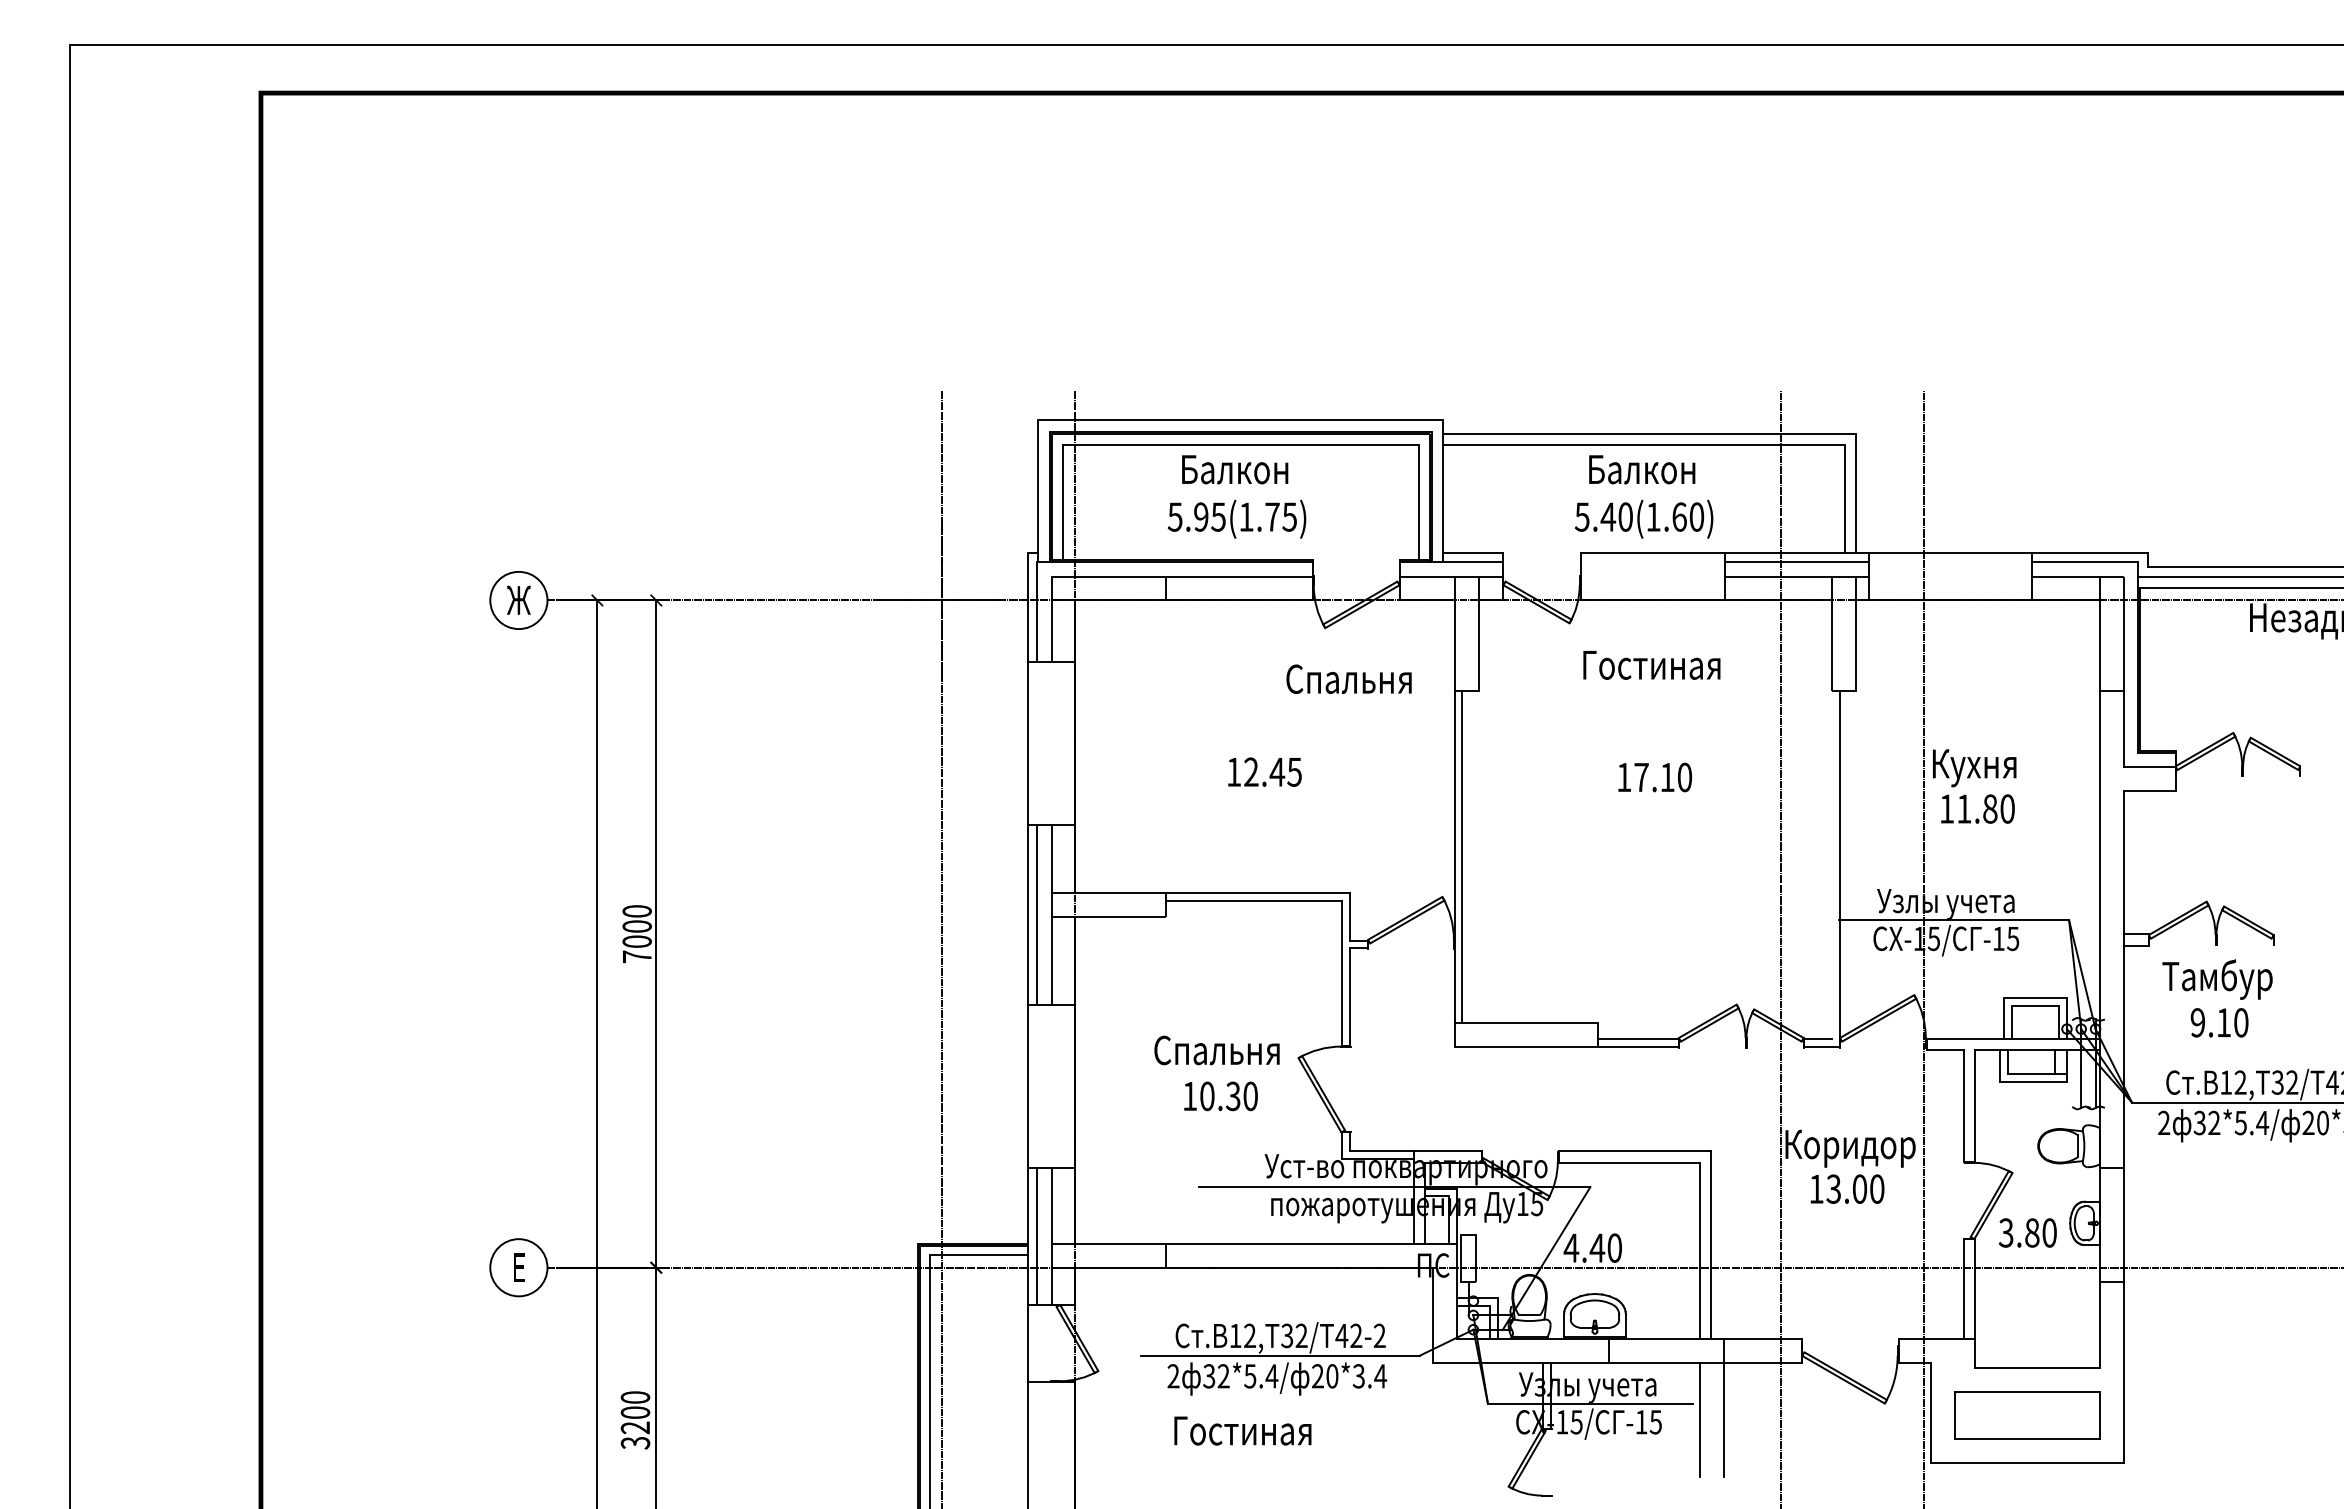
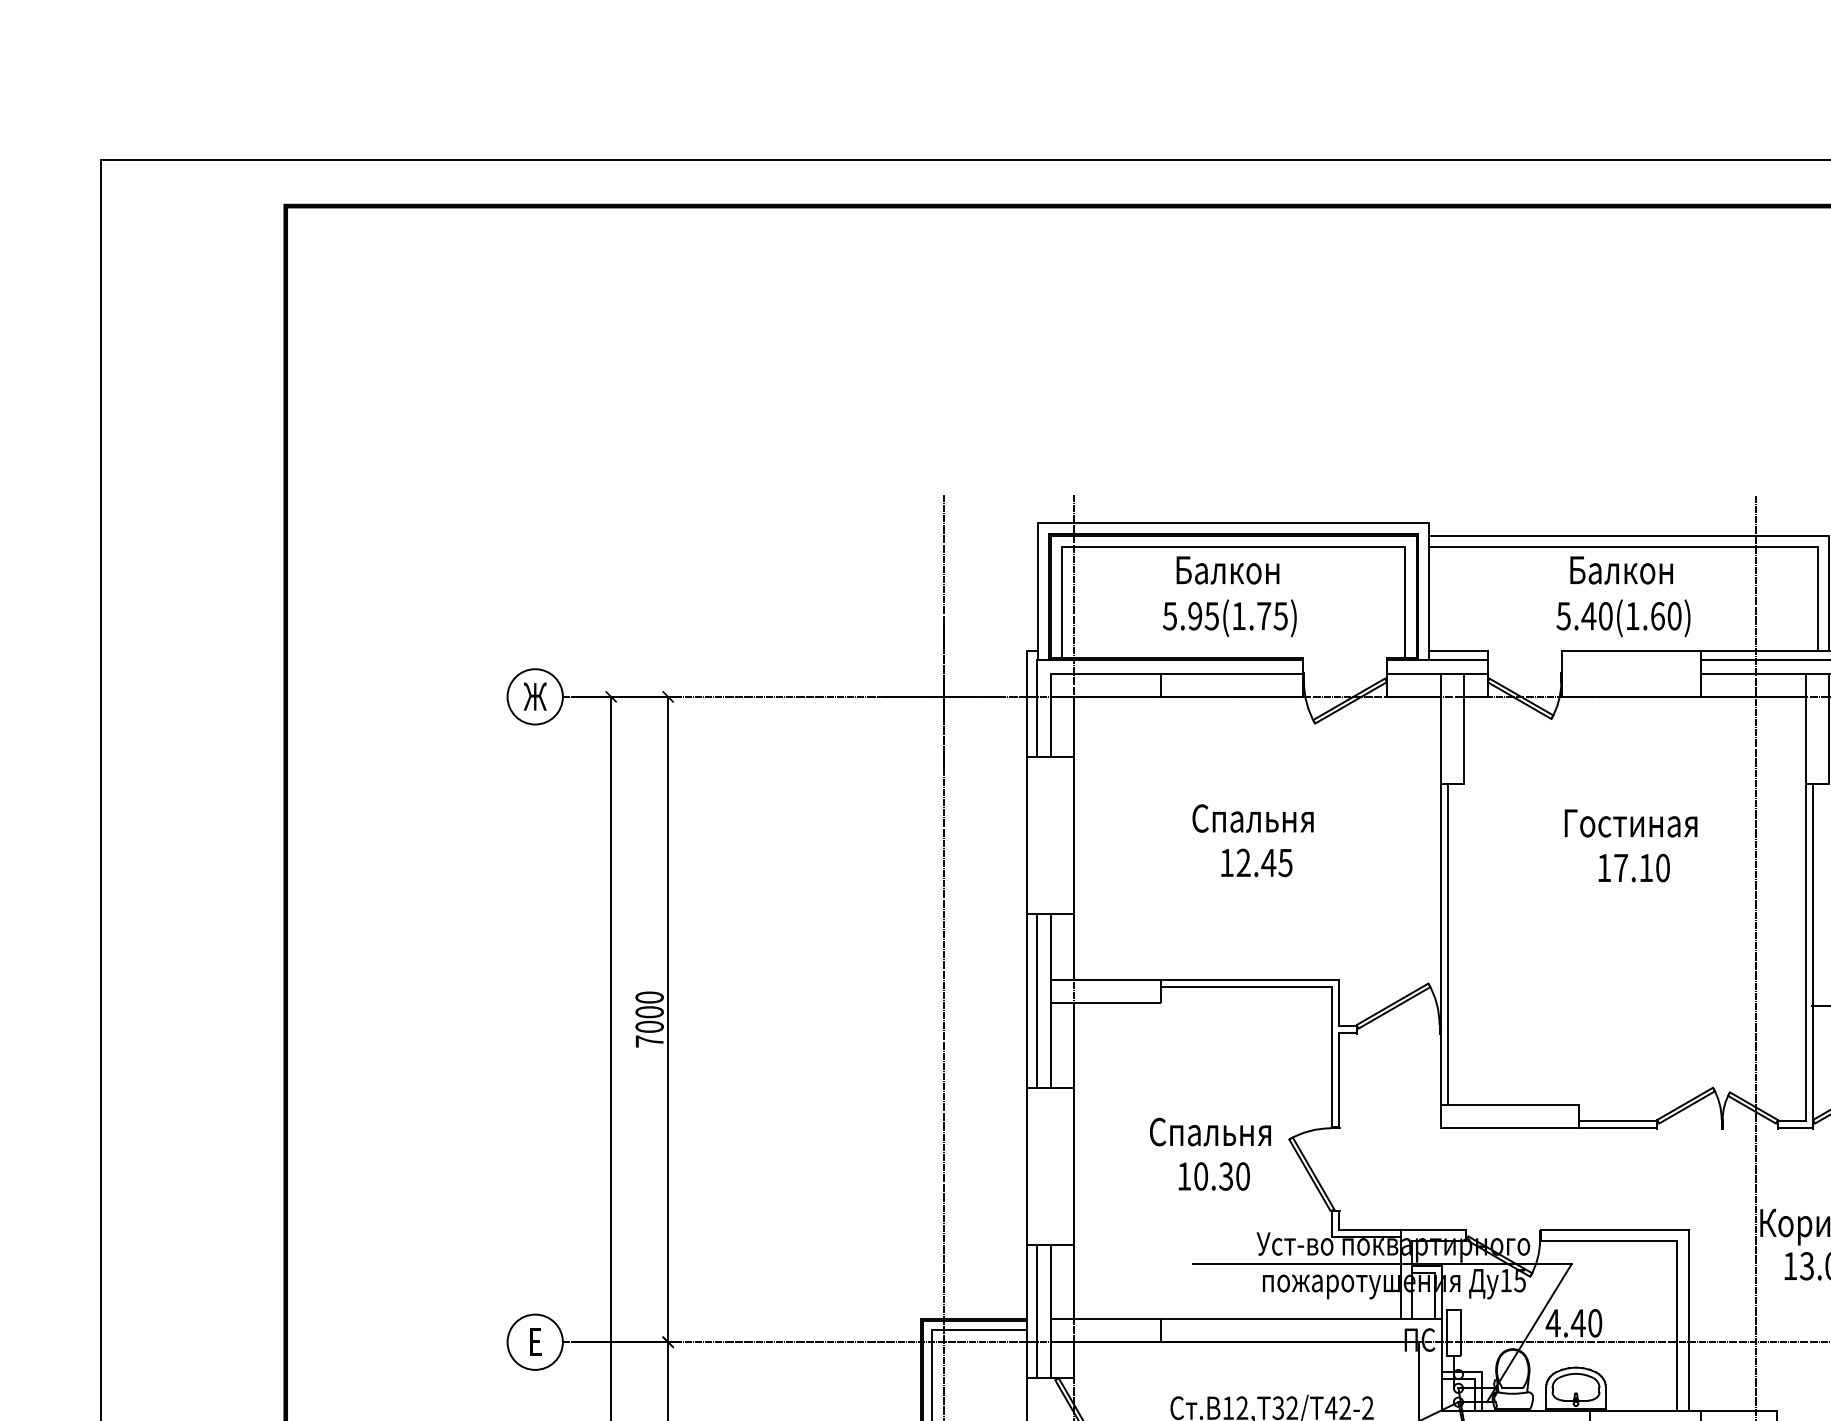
text: (1651, 665) -> (1630, 823), moved
text: (1348, 678) -> (1252, 817), moved
line: (1832, 864) -> (1805, 952), added

